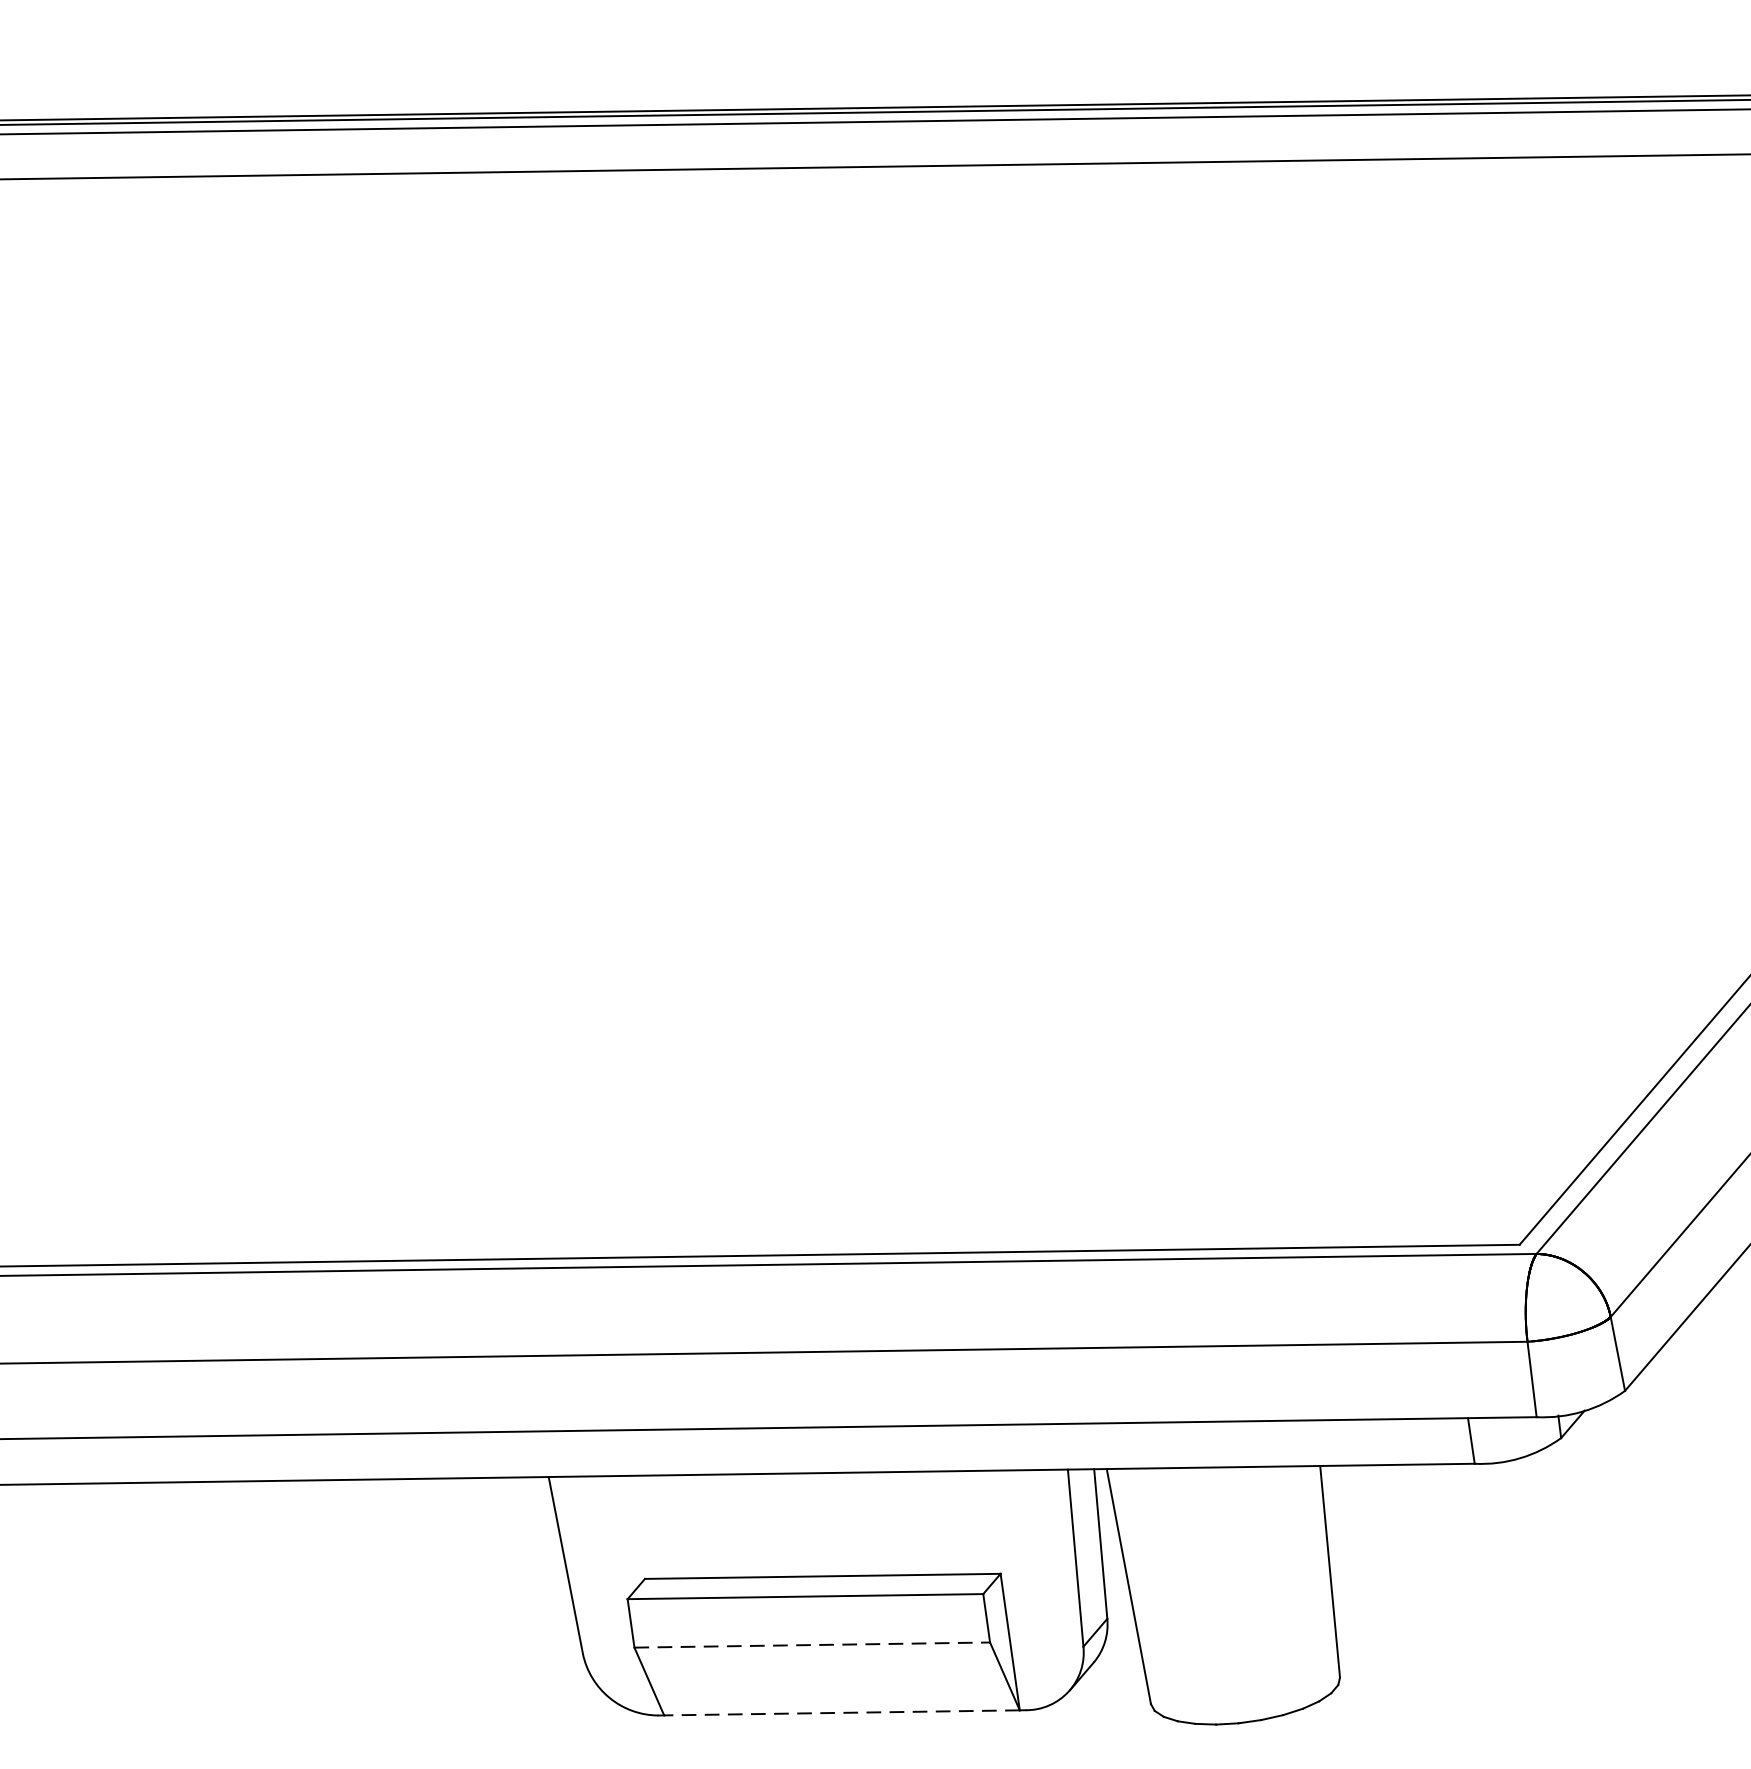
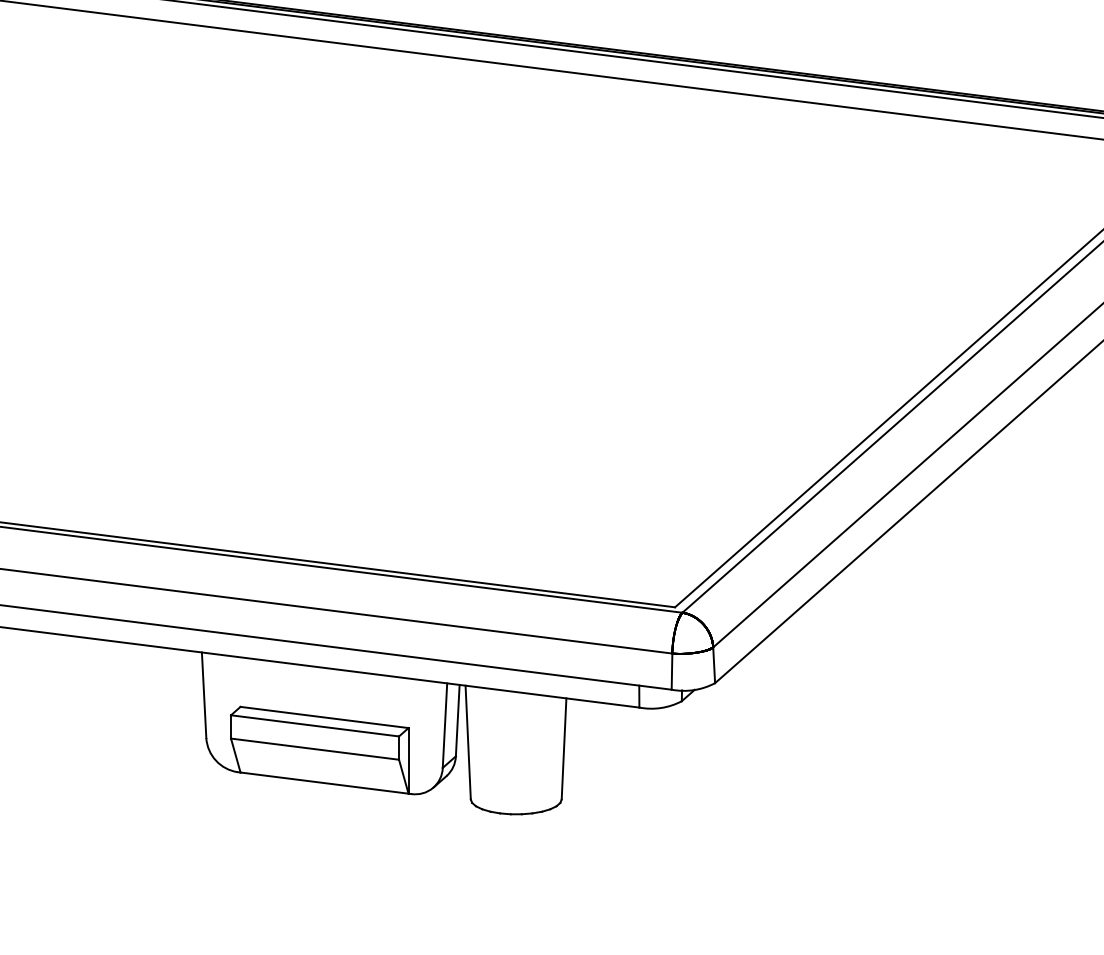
line: (813, 1645) -> (315, 749), dashed -> solid
line: (841, 1713) -> (324, 783), dashed -> solid

